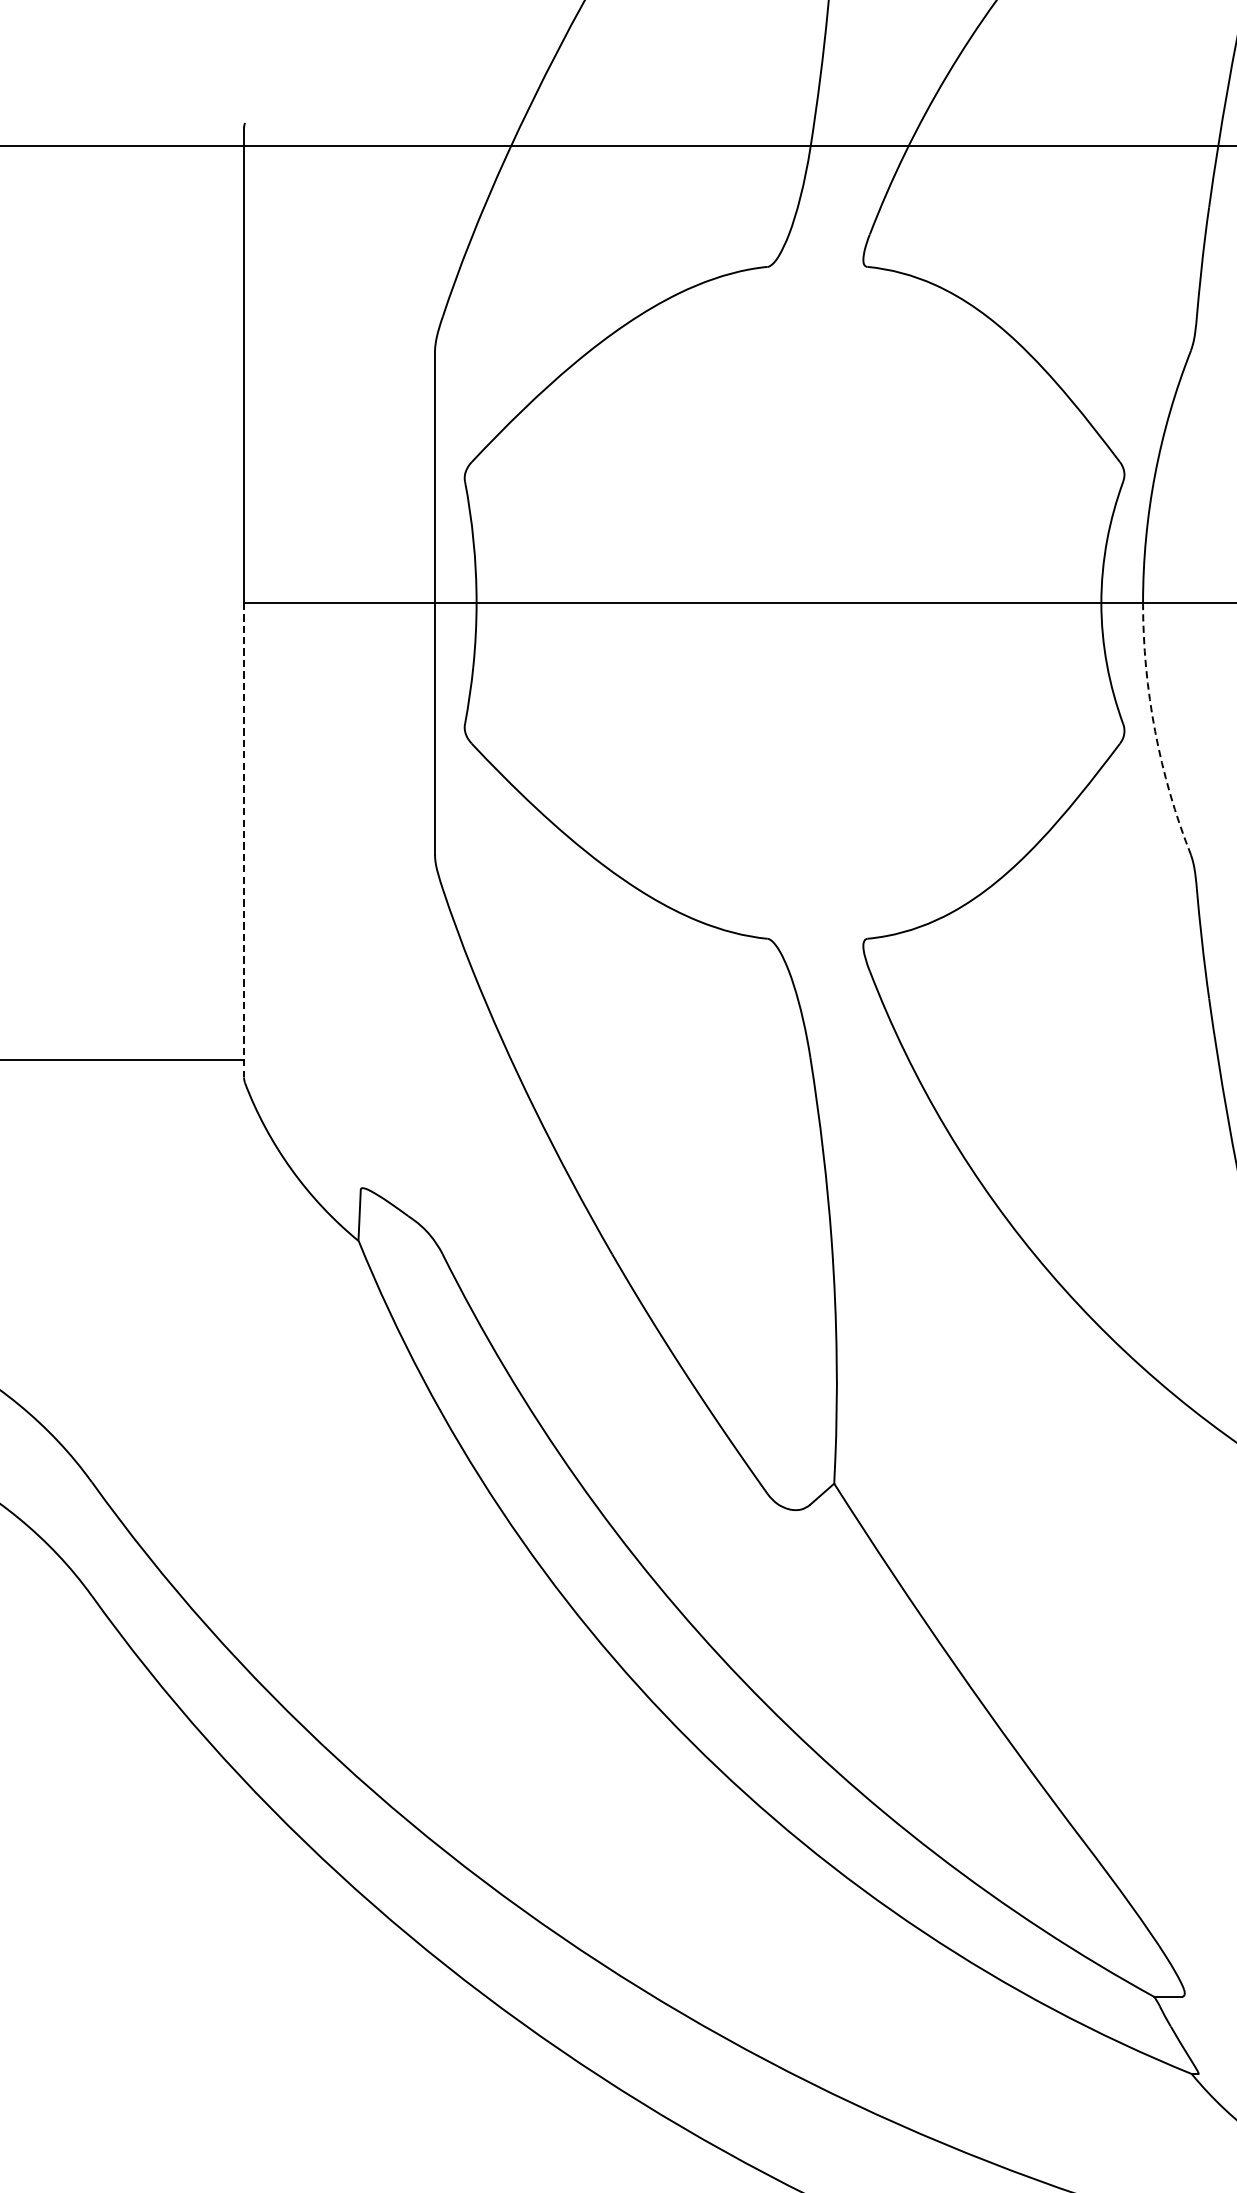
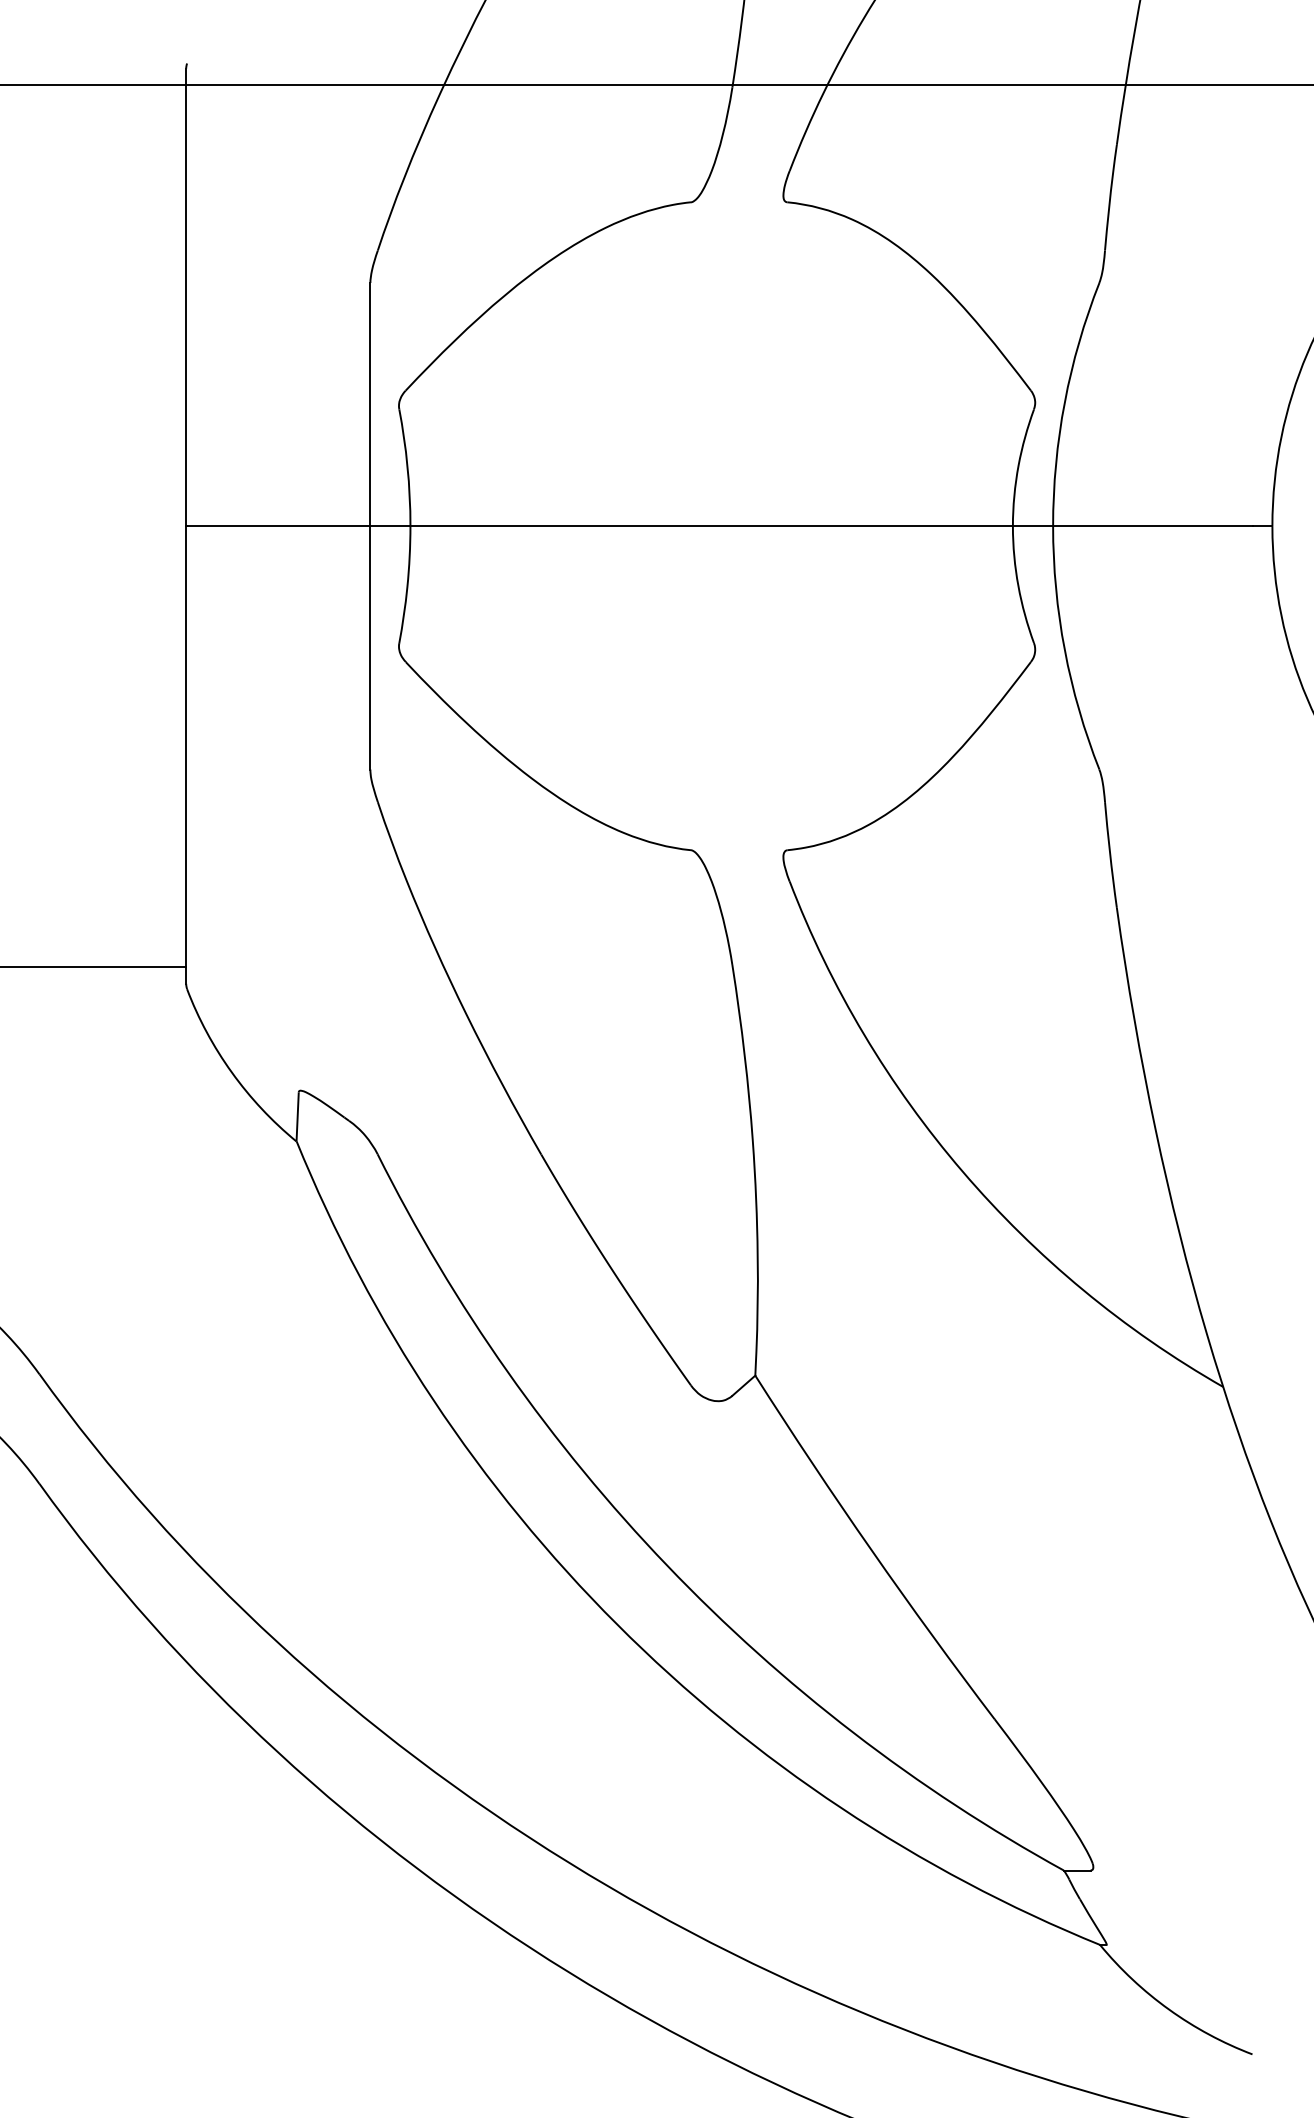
arc: (1154, 731) -> (1064, 650), dashed -> solid
line: (244, 840) -> (186, 755), dashed -> solid

